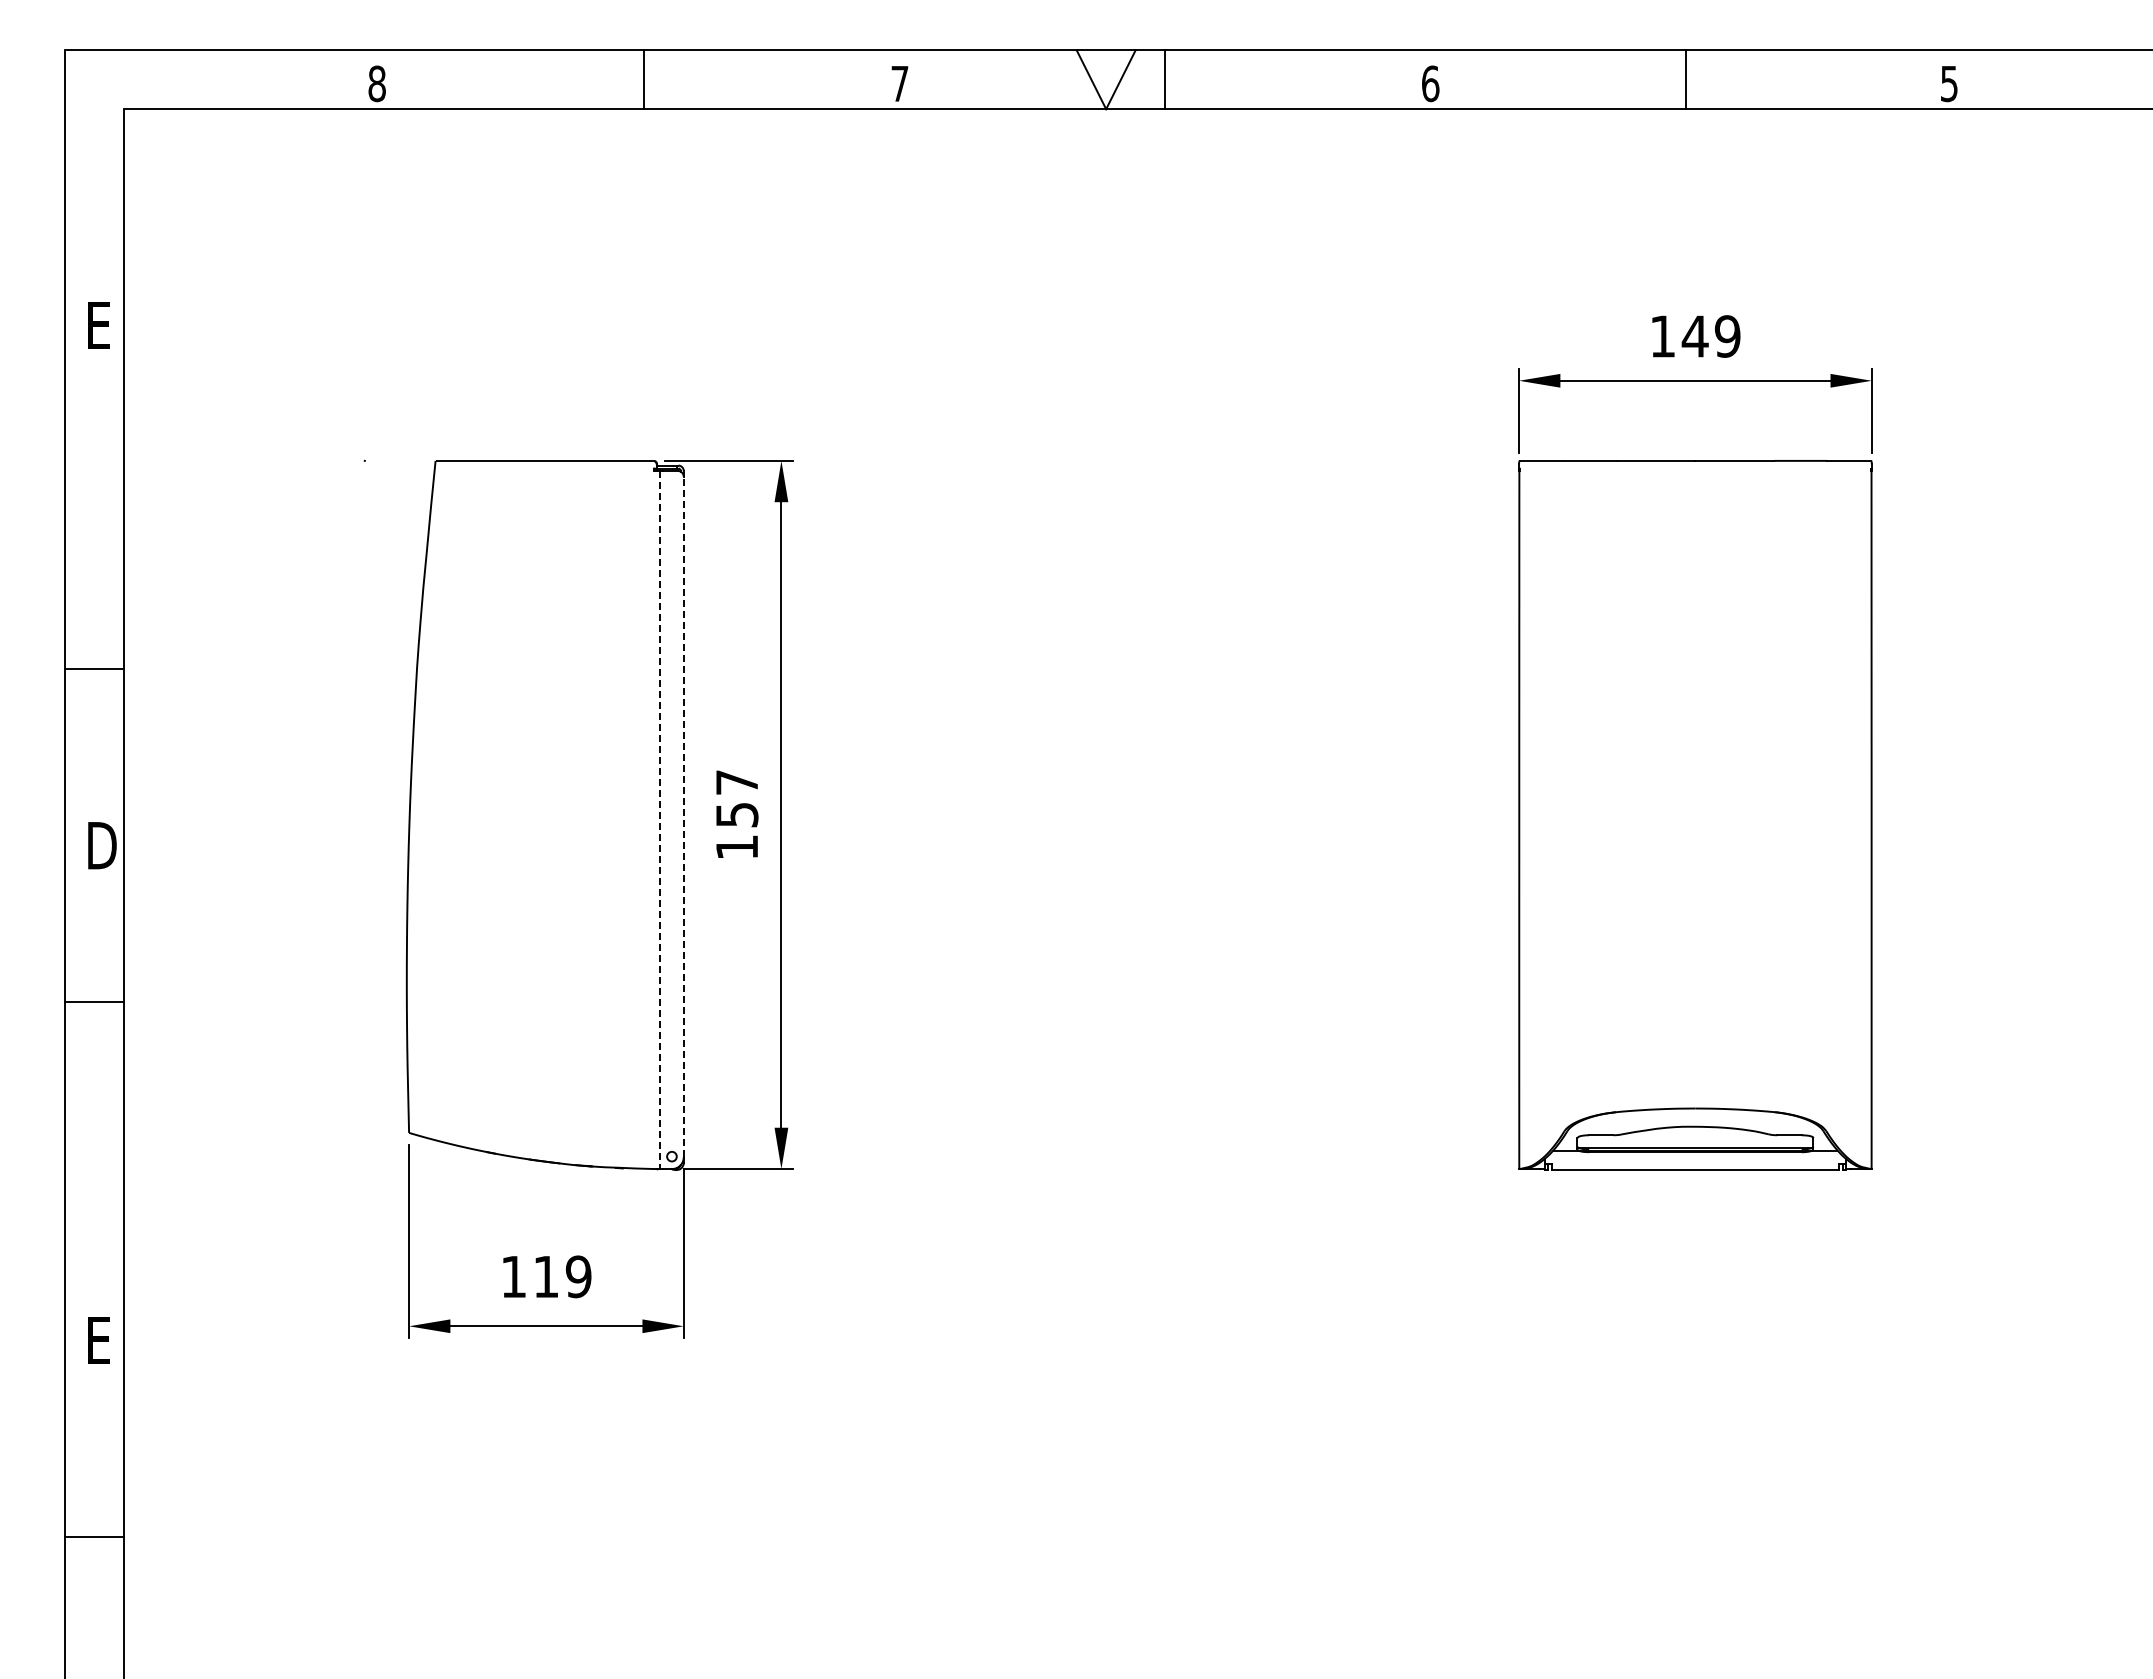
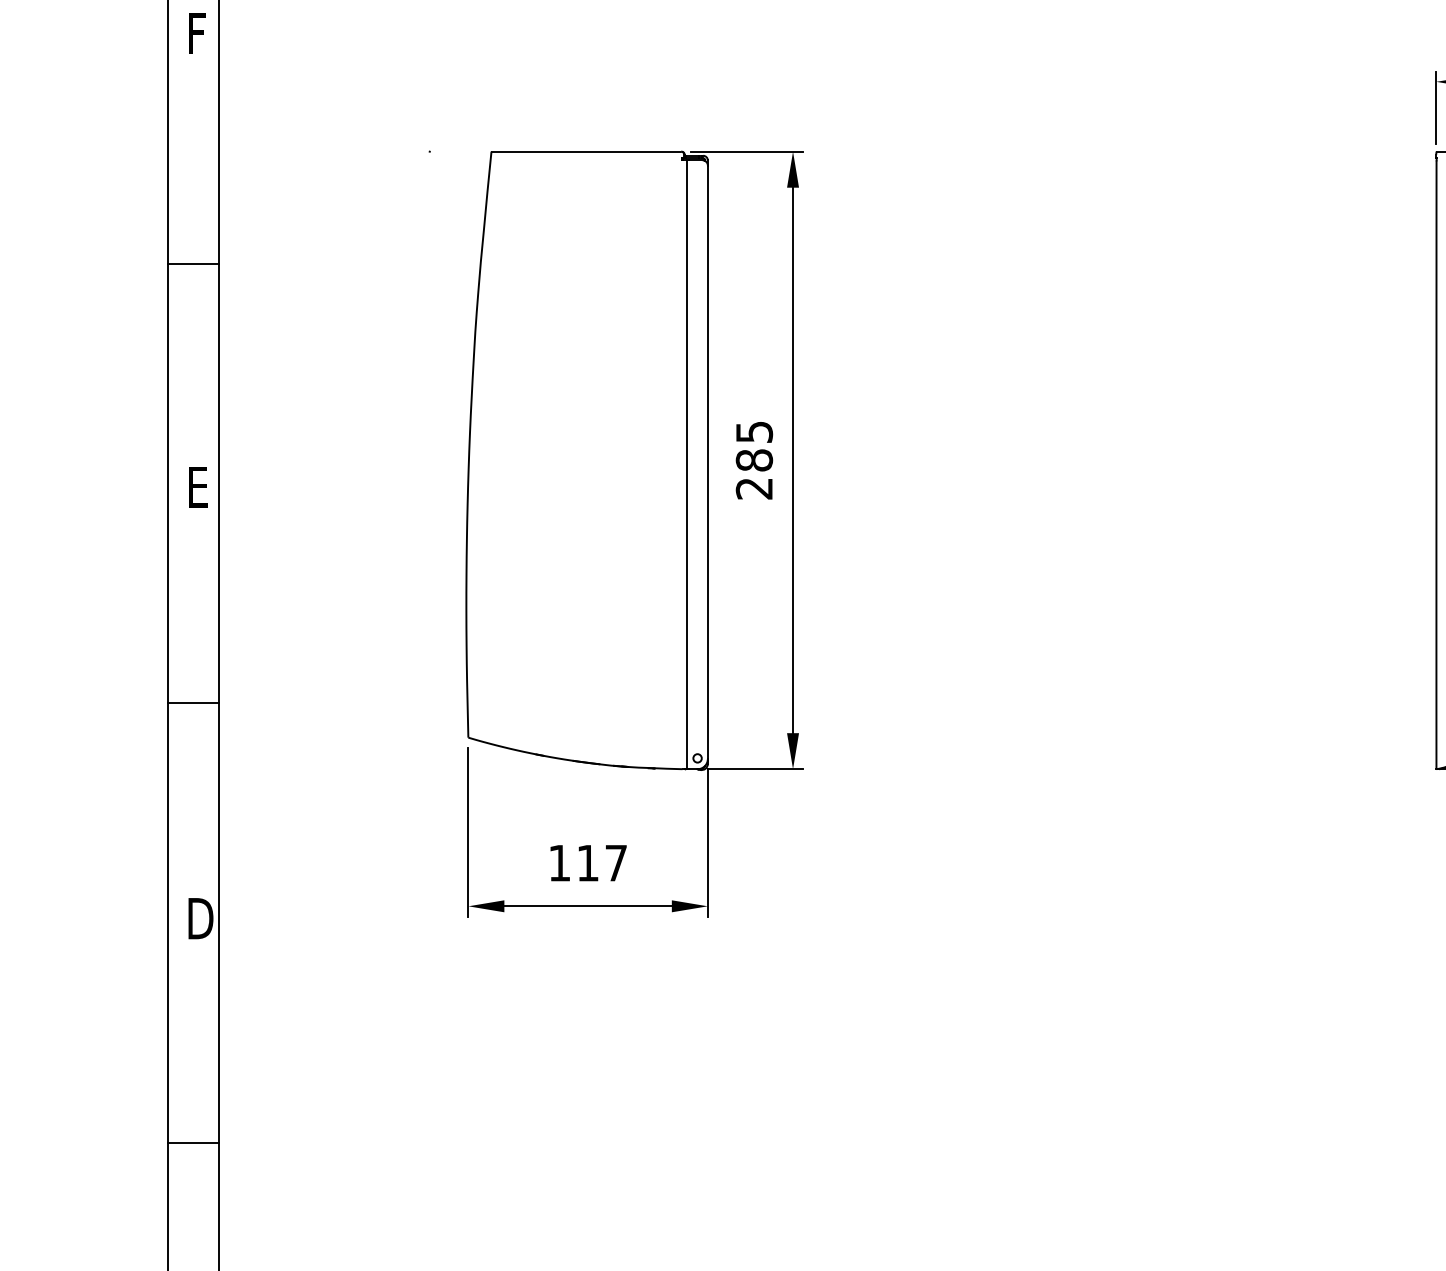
text: (101, 325) -> (200, 33), E -> F
line: (93, 668) -> (193, 263), moved
text: (736, 814) -> (753, 460), 157 -> 285
line: (683, 816) -> (707, 461), dashed -> solid
line: (660, 820) -> (687, 465), dashed -> solid
text: (102, 845) -> (201, 487), D -> E
line: (93, 1001) -> (193, 703), moved
text: (578, 1276) -> (616, 862), 119 -> 117
text: (102, 1339) -> (201, 917), E -> D
line: (93, 1536) -> (193, 1142), moved

